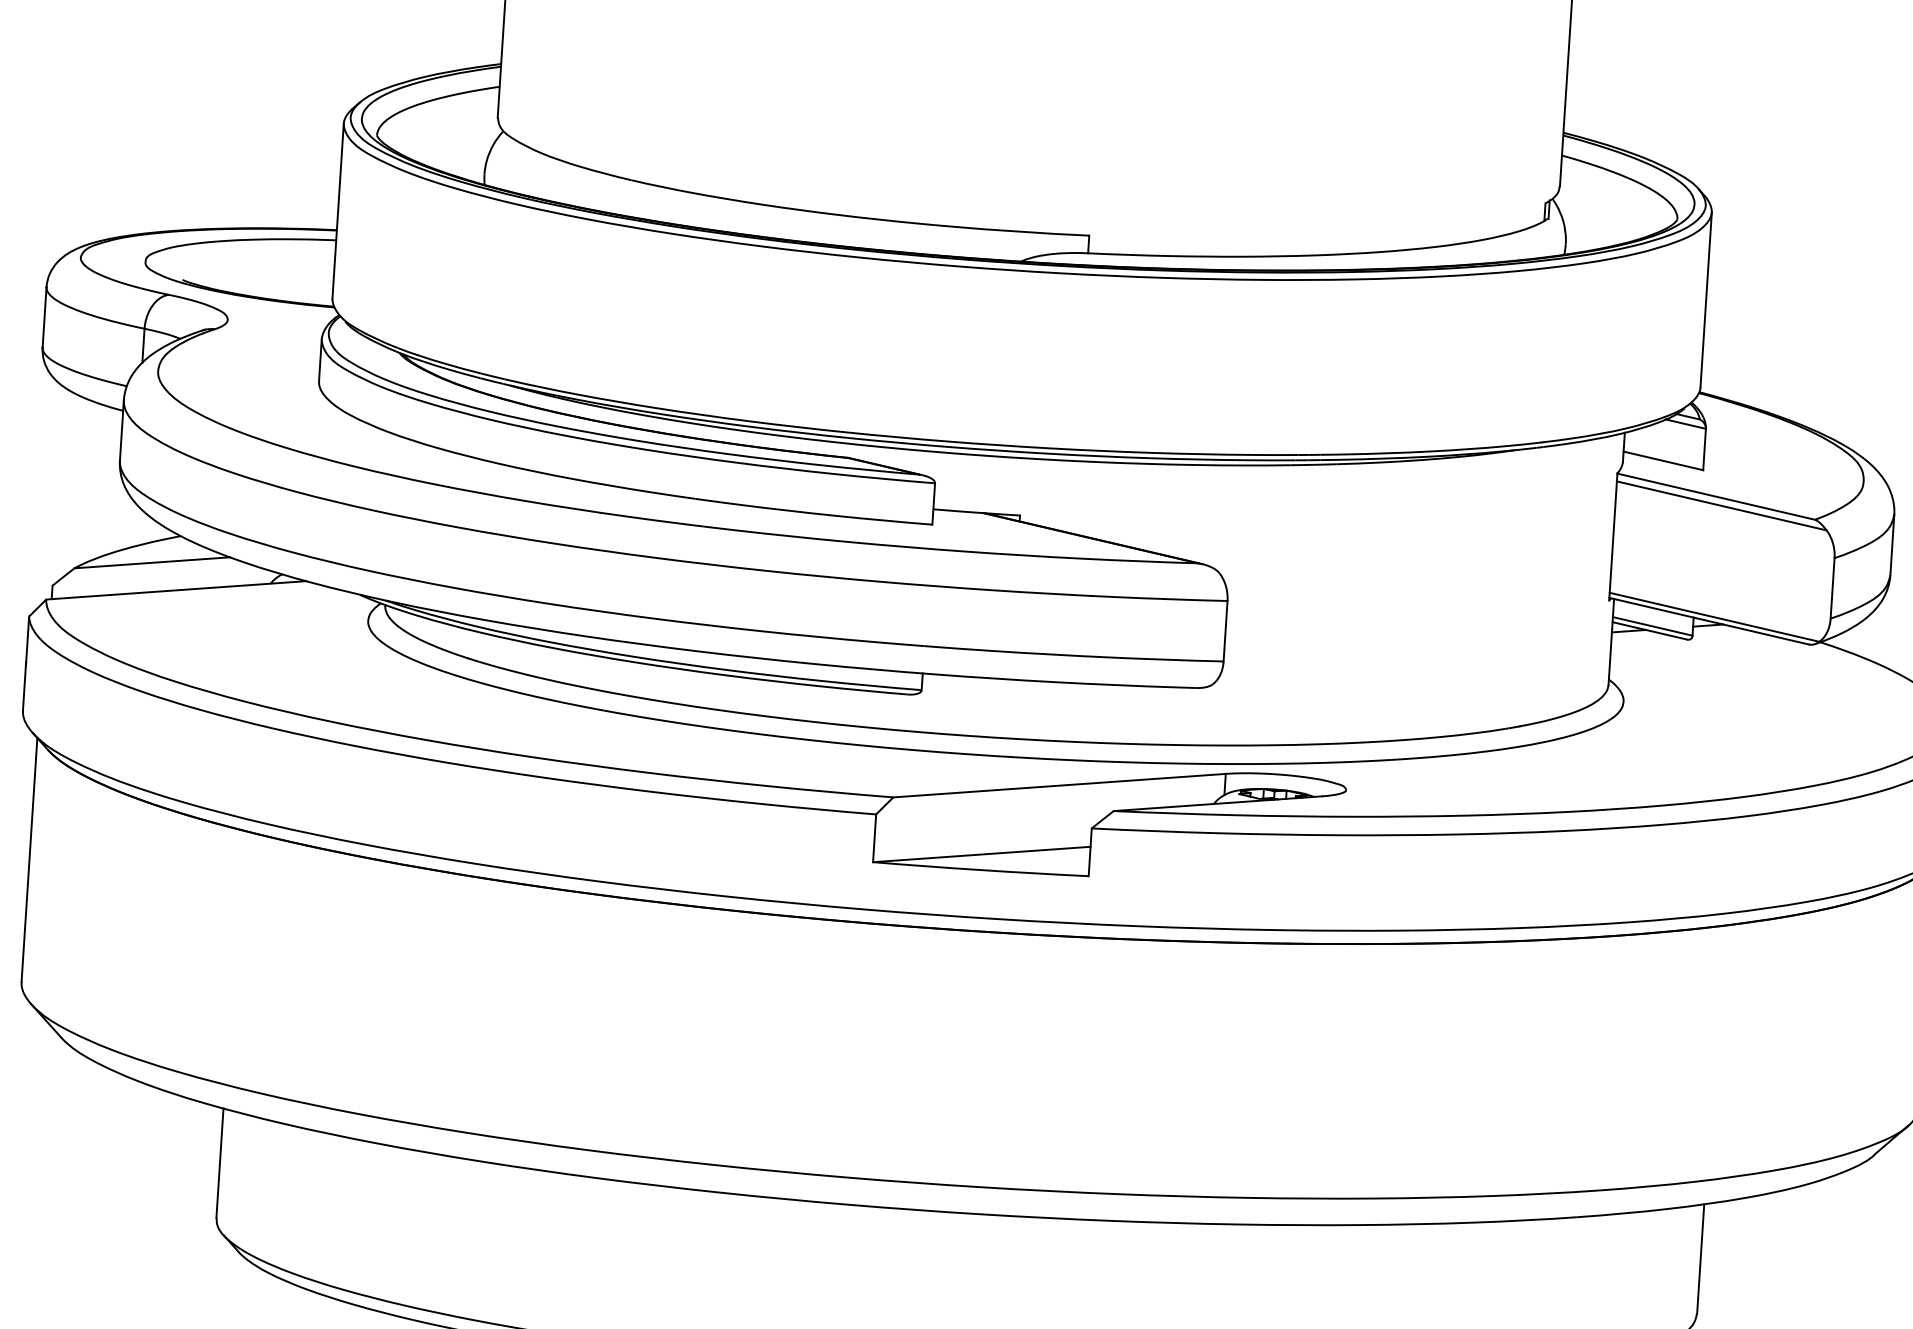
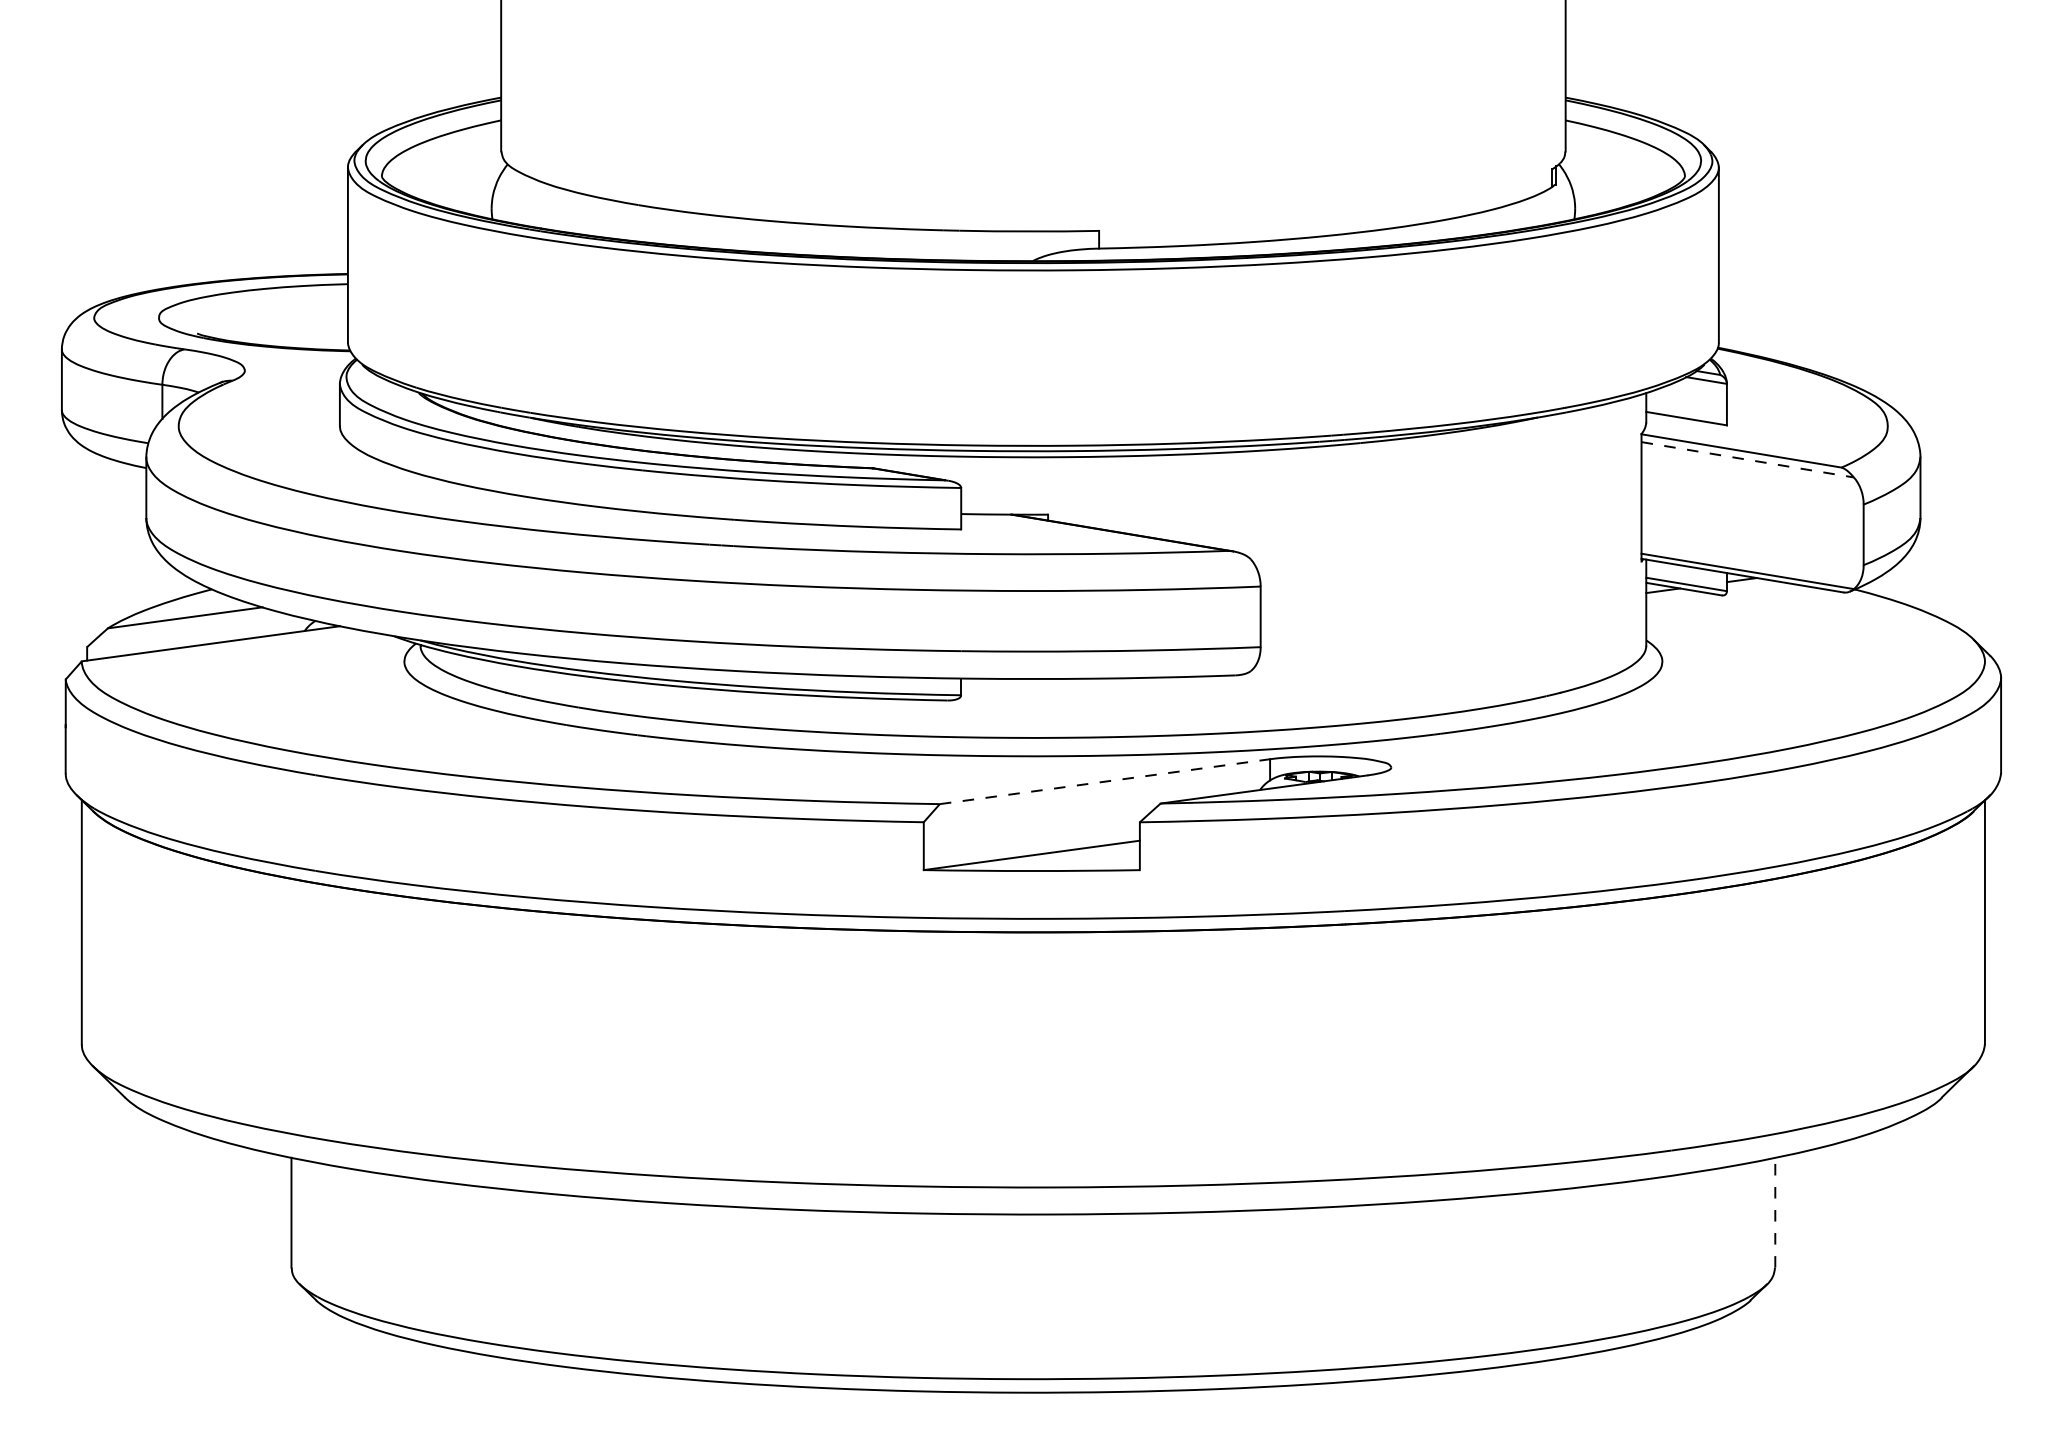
line: (1721, 505) -> (1747, 459), solid -> dashed
line: (1059, 785) -> (1104, 781), solid -> dashed
line: (1700, 1258) -> (1775, 1212), solid -> dashed

